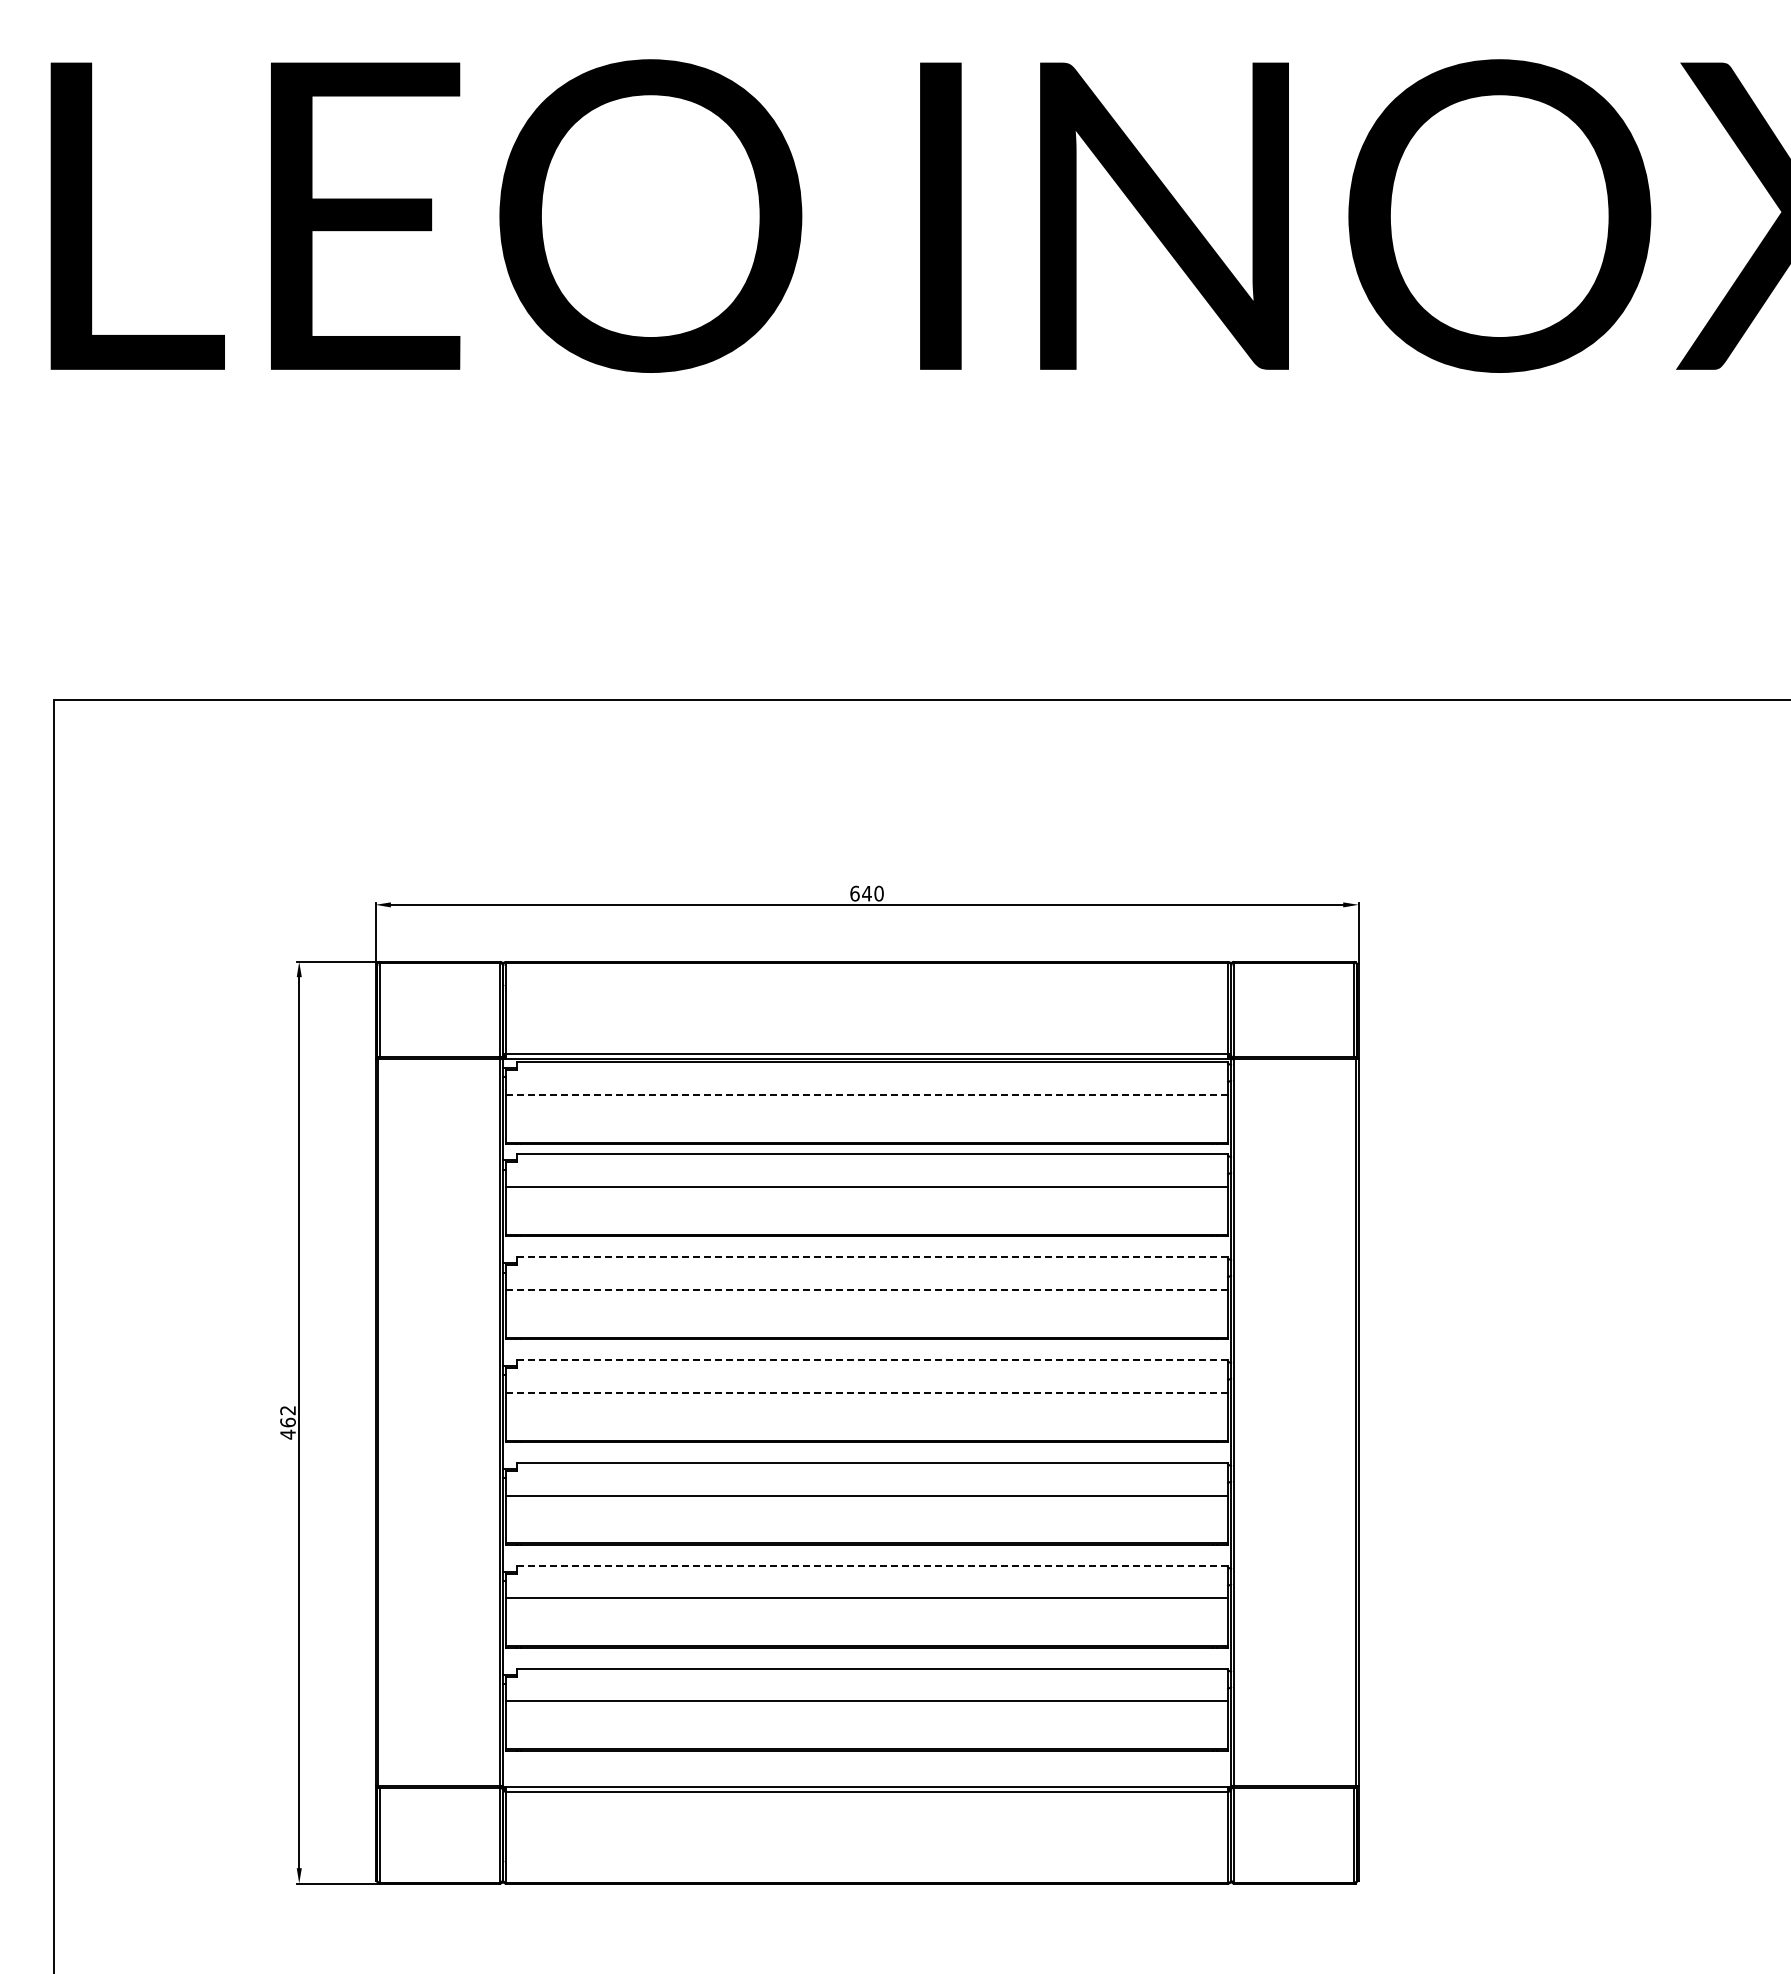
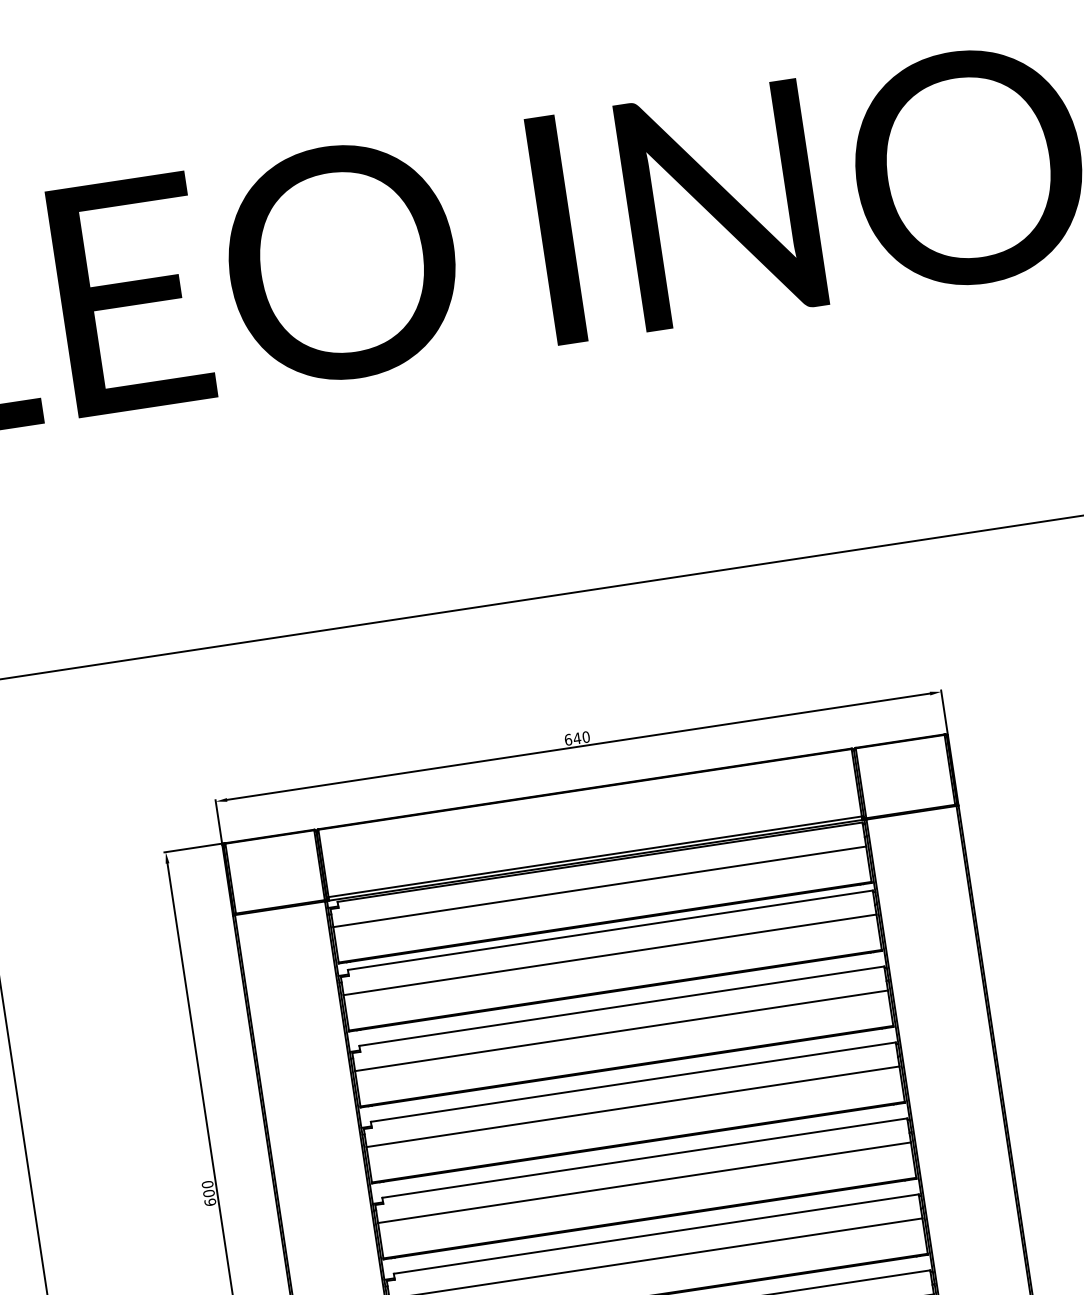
line: (867, 1094) -> (600, 886), dashed -> solid
line: (872, 1257) -> (621, 1006), dashed -> solid
line: (867, 1289) -> (621, 1030), dashed -> solid
line: (872, 1360) -> (633, 1082), dashed -> solid
line: (867, 1392) -> (633, 1106), dashed -> solid
text: (287, 1422) -> (208, 1193), 462 -> 600
line: (872, 1565) -> (656, 1233), dashed -> solid

